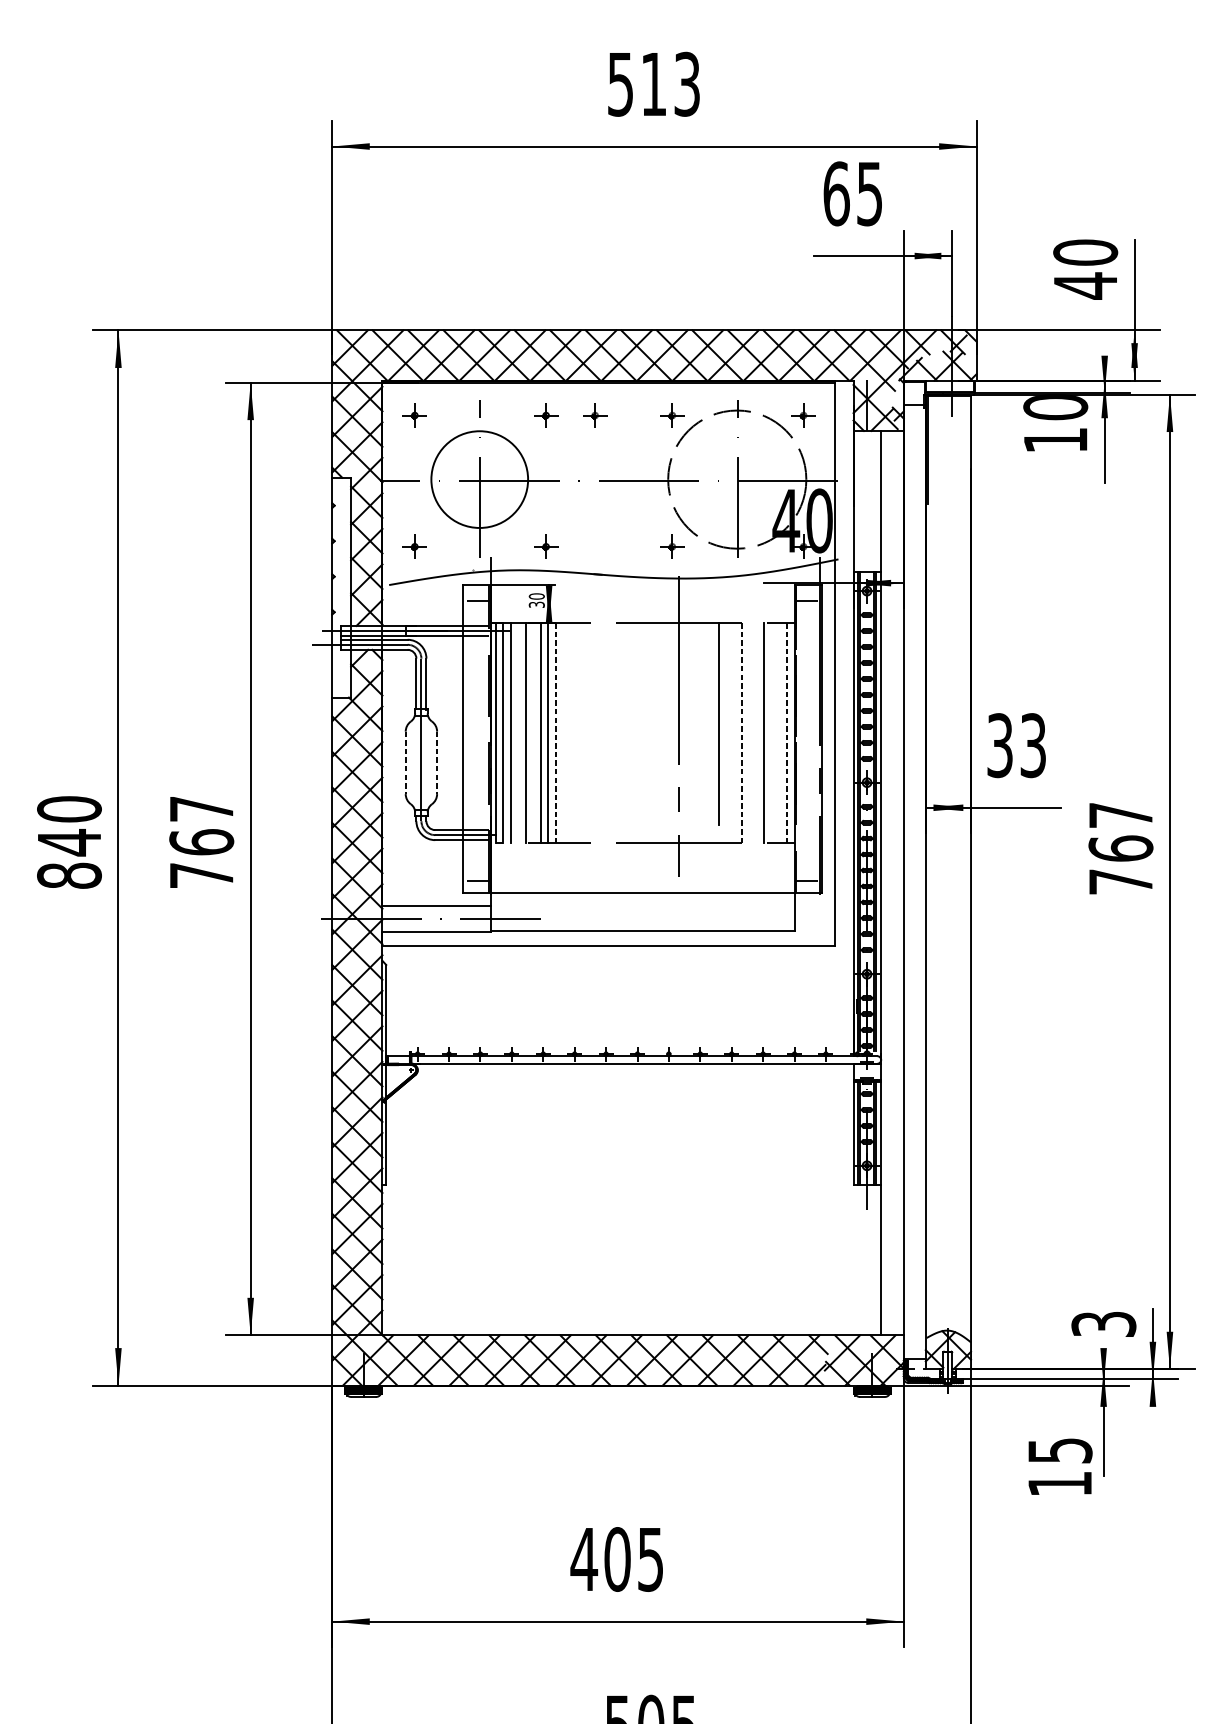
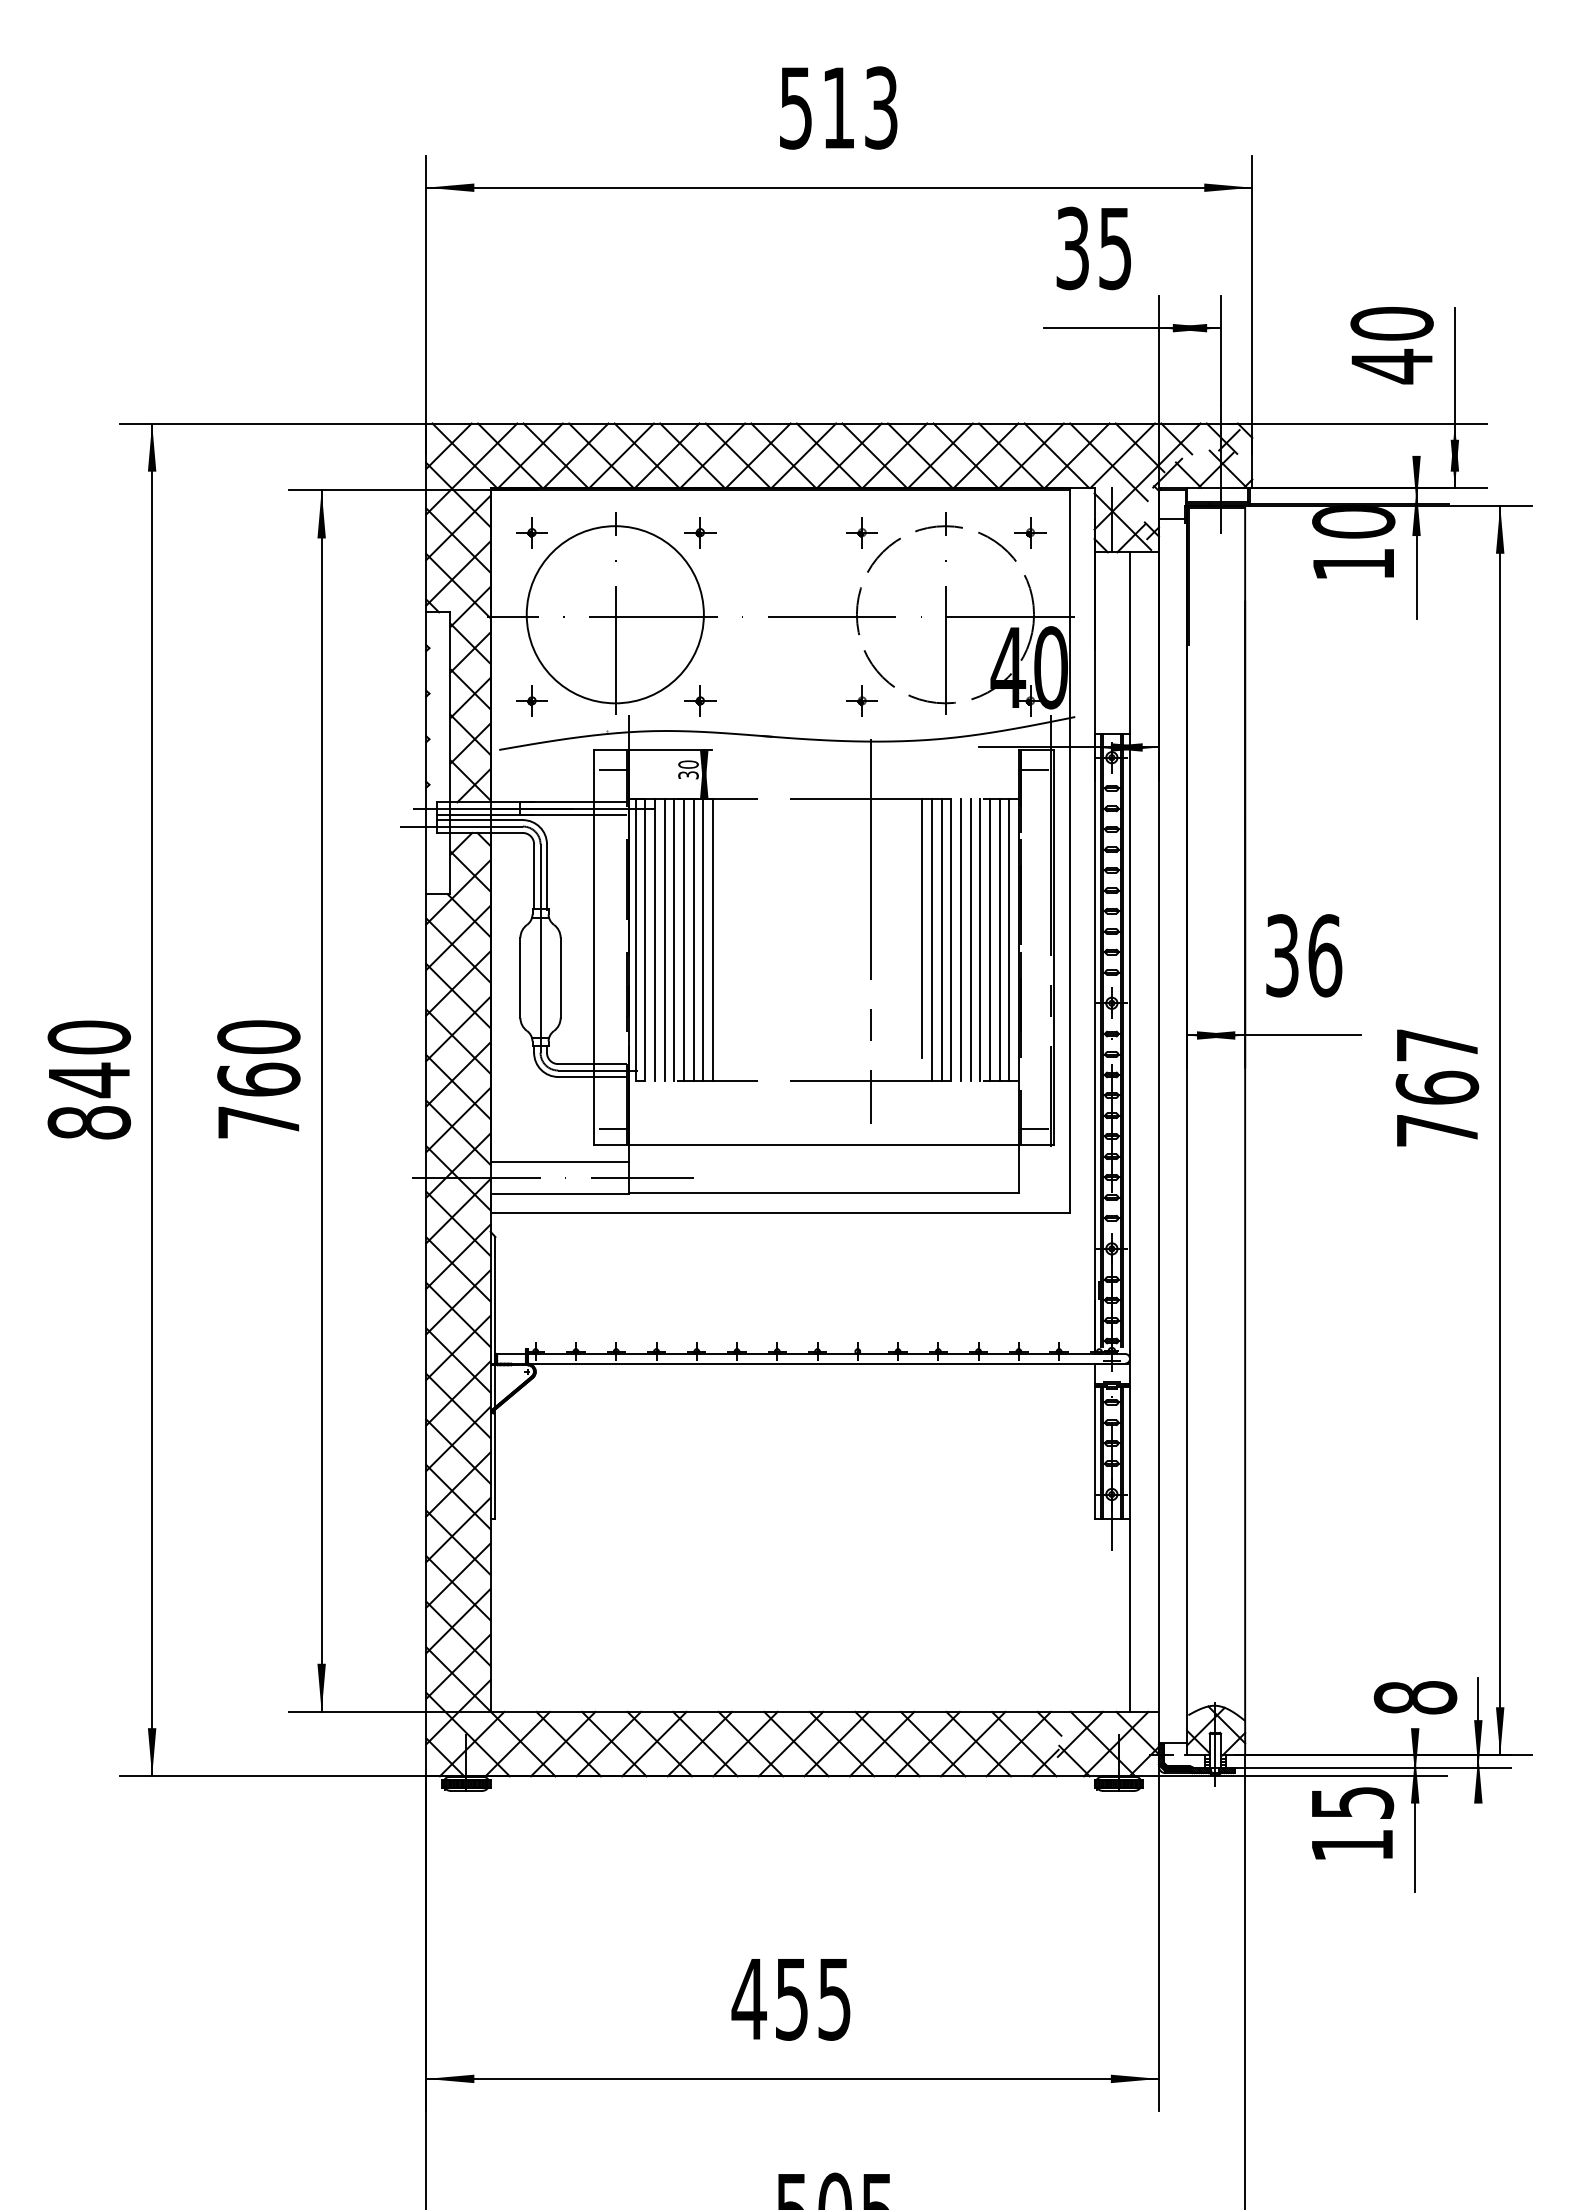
text: (836, 193) -> (1072, 248), 65 -> 35
part: (594, 415) -> (762, 532), removed
circle: (479, 479) -> (614, 614), size x1.43
line: (518, 732) -> (664, 939), added
line: (532, 732) -> (683, 939), added
line: (555, 732) -> (712, 939), dashed -> solid
line: (726, 732) -> (931, 939), added
line: (734, 732) -> (941, 939), added
line: (741, 732) -> (951, 939), dashed -> solid
line: (748, 732) -> (960, 939), added
line: (756, 732) -> (970, 939), added
line: (771, 732) -> (989, 939), added
line: (779, 732) -> (999, 939), added
line: (787, 732) -> (1009, 939), dashed -> solid
text: (1033, 745) -> (1325, 955), 33 -> 36
line: (405, 763) -> (520, 978), dashed -> solid
line: (436, 763) -> (560, 978), dashed -> solid
text: (201, 808) -> (258, 1036), 767 -> 760
text: (1103, 1324) -> (1415, 1697), 3 -> 8
text: (1060, 1466) -> (1353, 1823), moved
text: (617, 1558) -> (791, 1998), 405 -> 455

